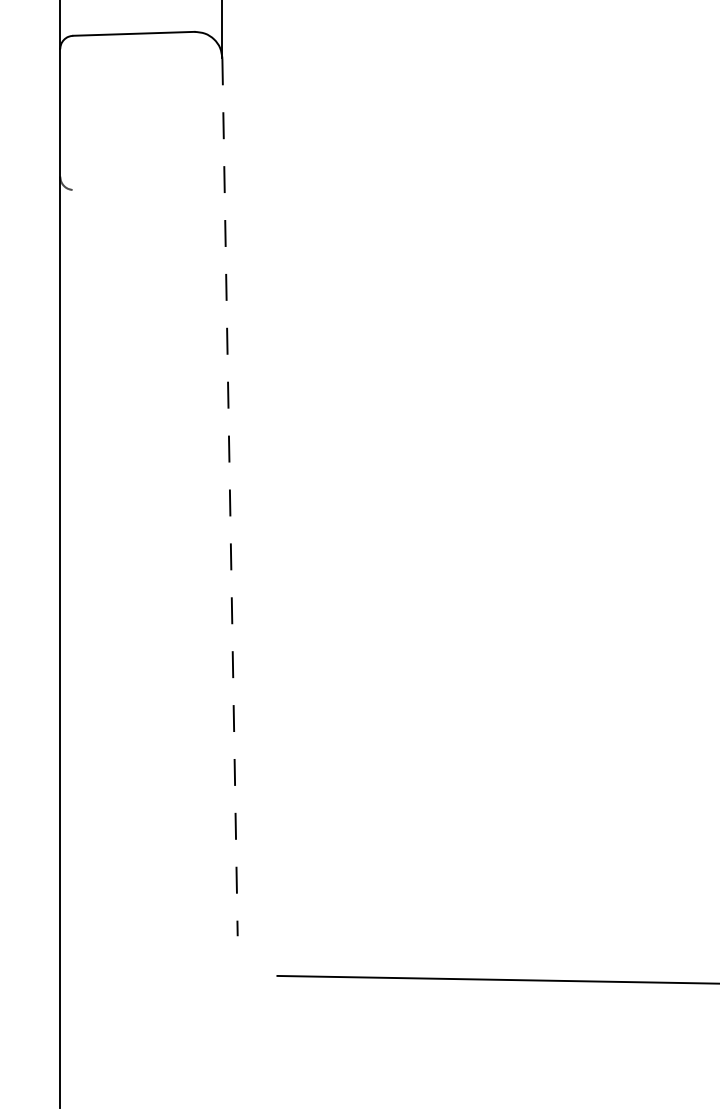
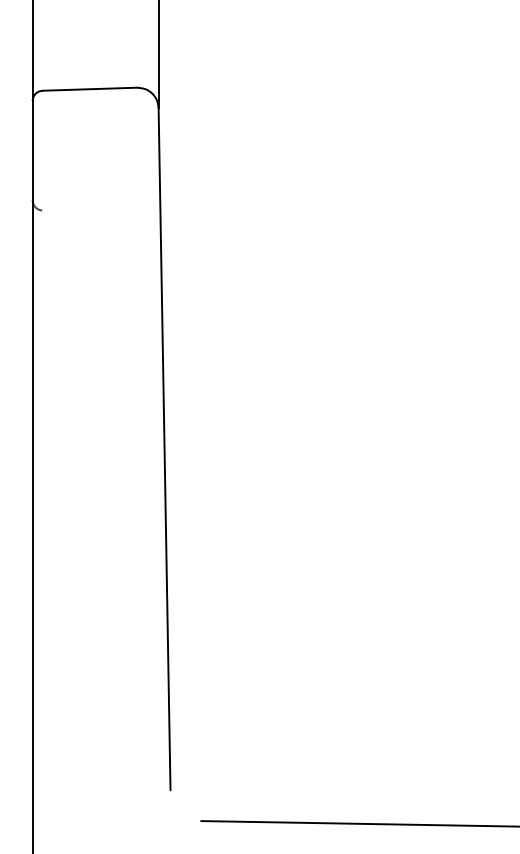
line: (230, 497) -> (164, 449), dashed -> solid

